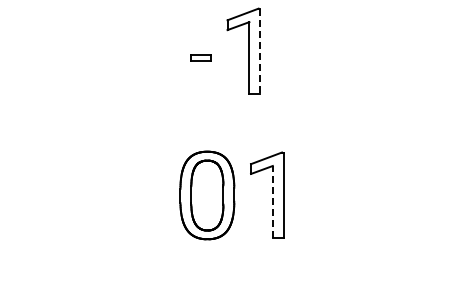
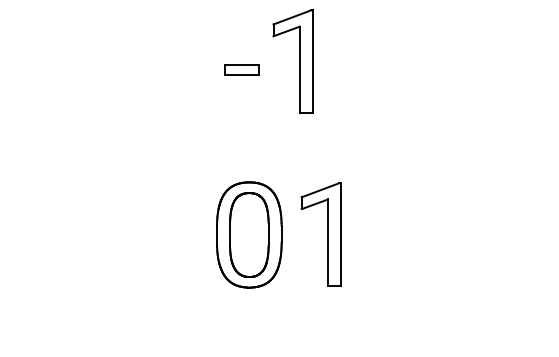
line: (260, 51) -> (313, 61), dashed -> solid
part: (200, 57) -> (241, 69), size x1.43
line: (272, 201) -> (327, 242), dashed -> solid

